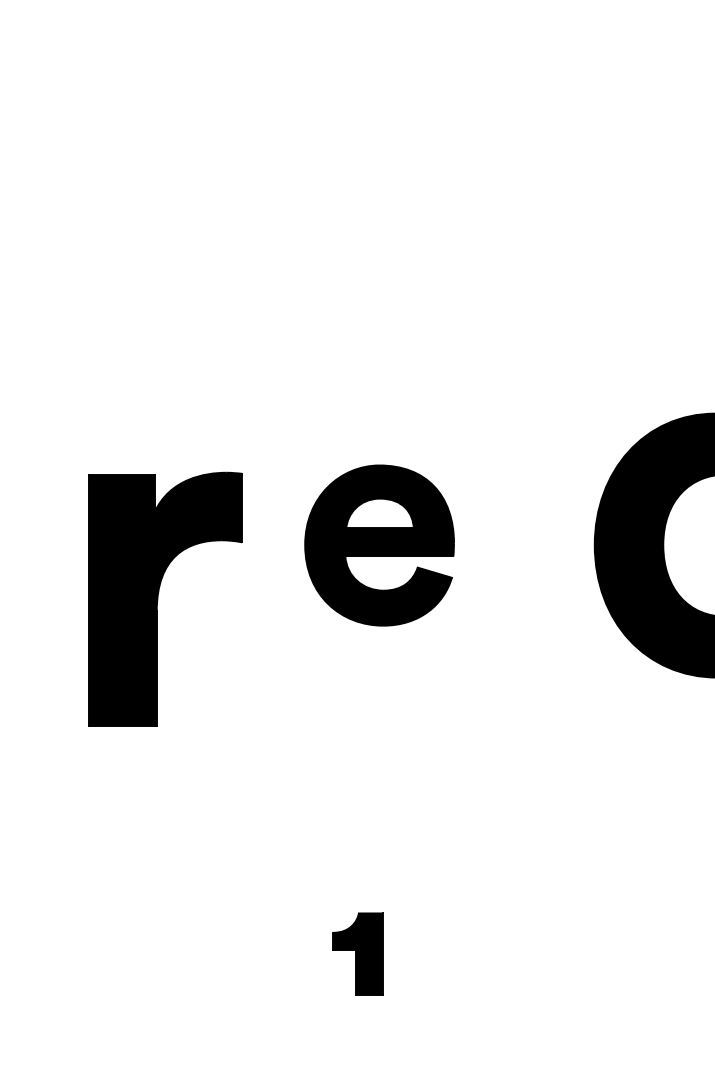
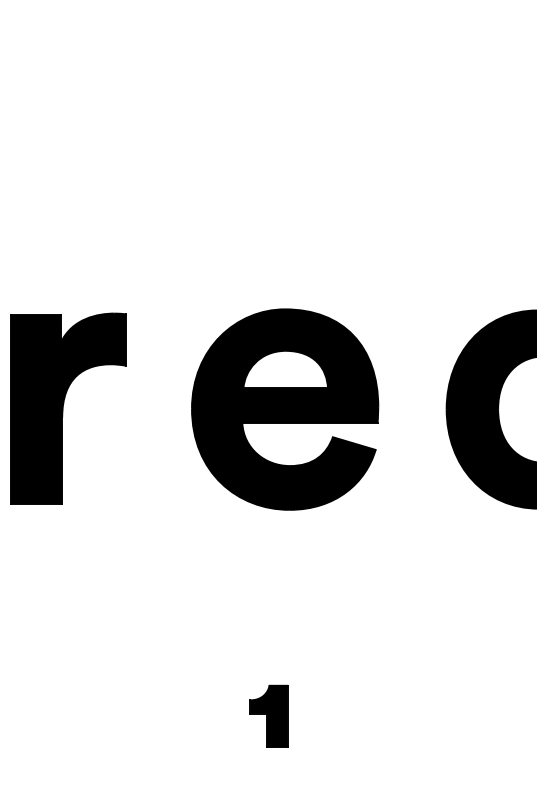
part: (379, 545) -> (285, 409), size x1.67
part: (158, 598) -> (63, 408), moved

